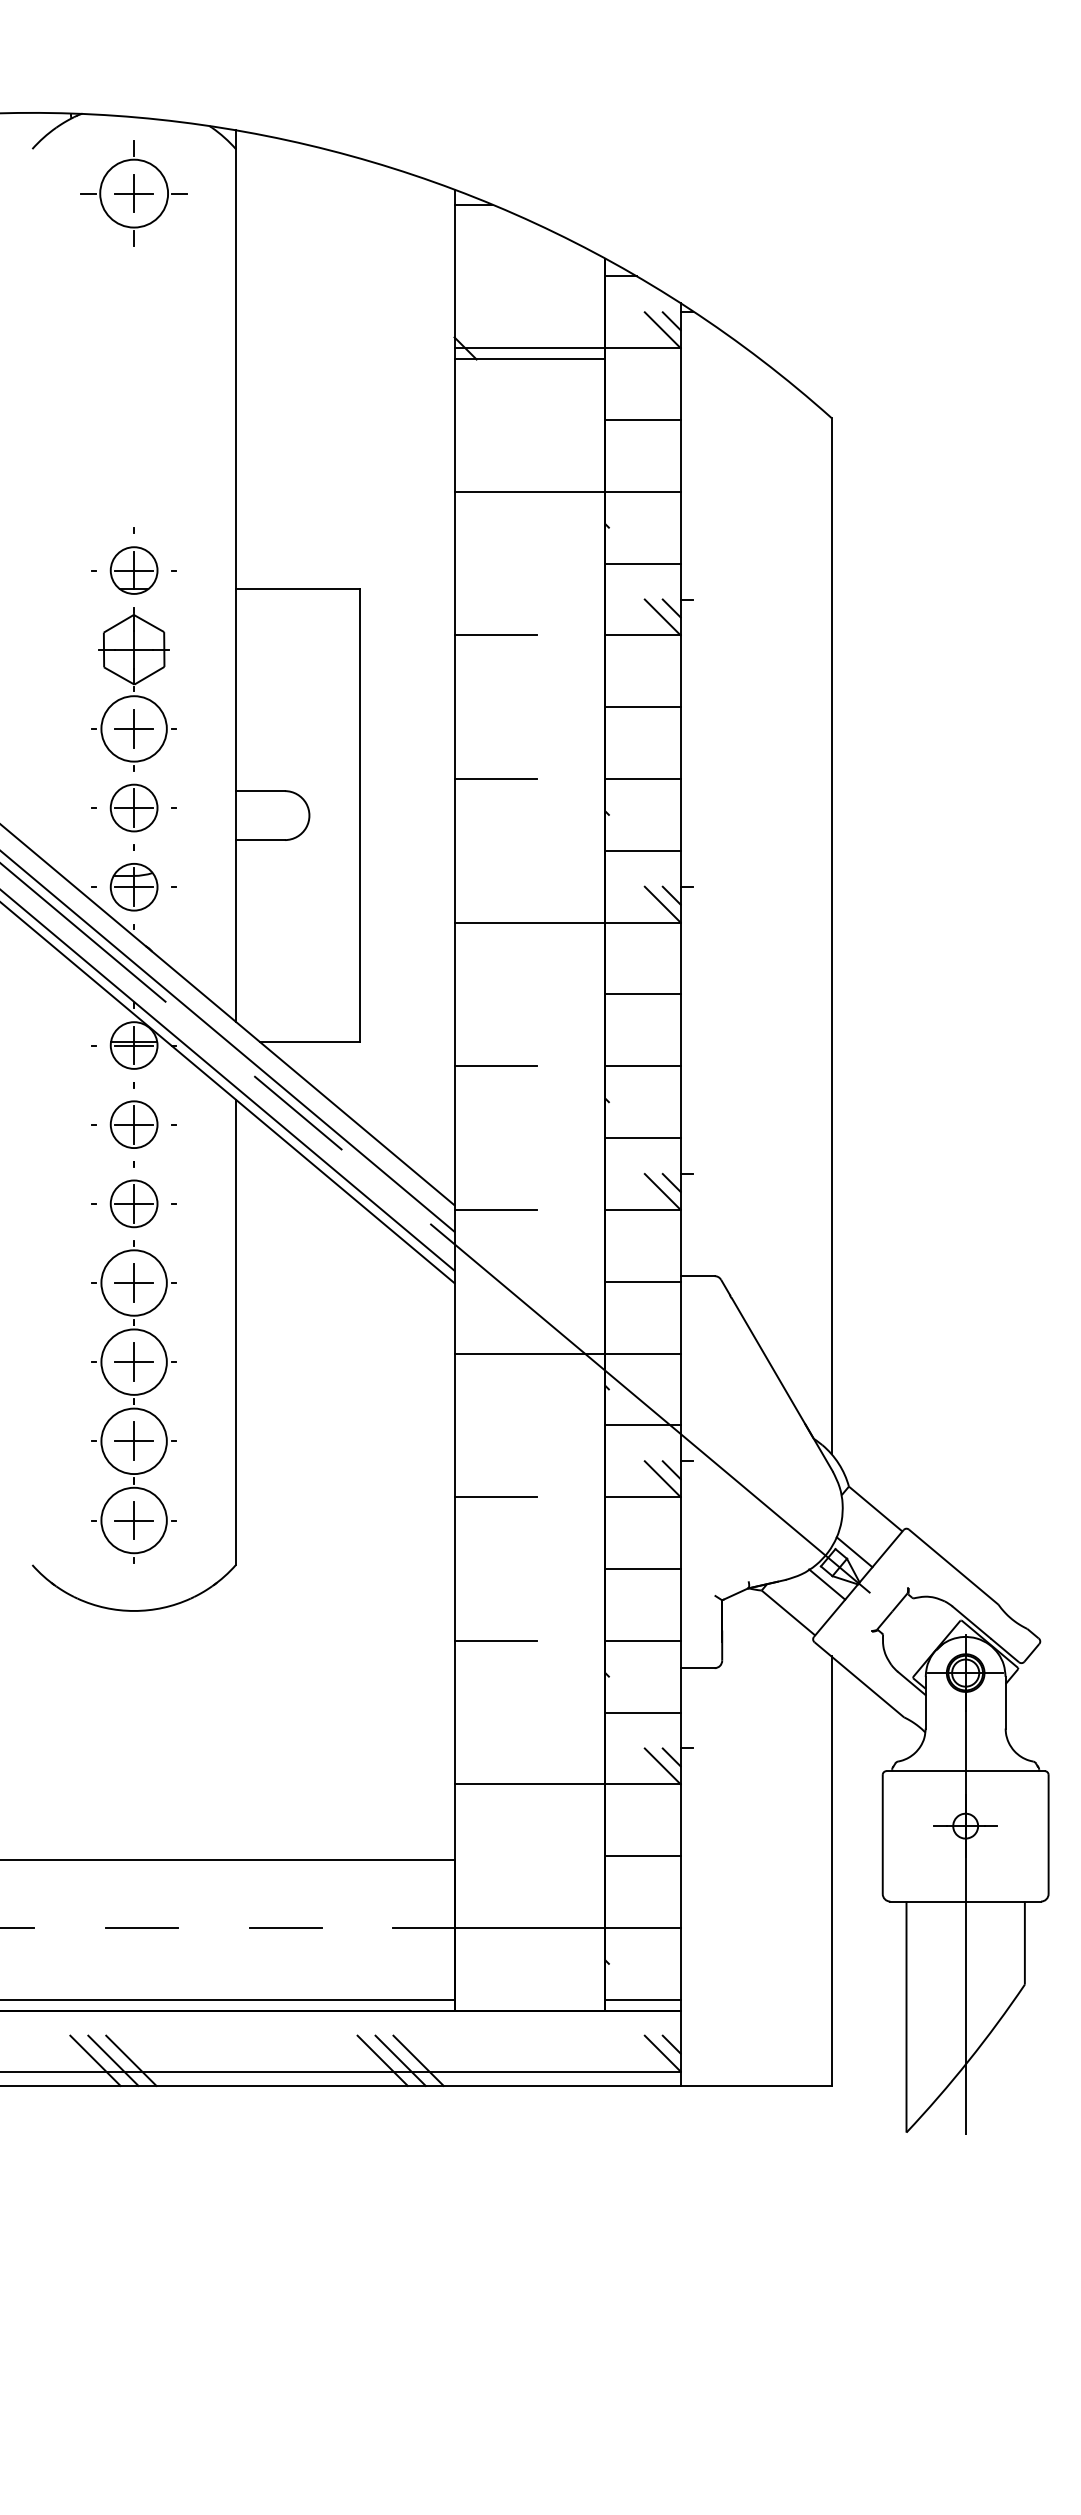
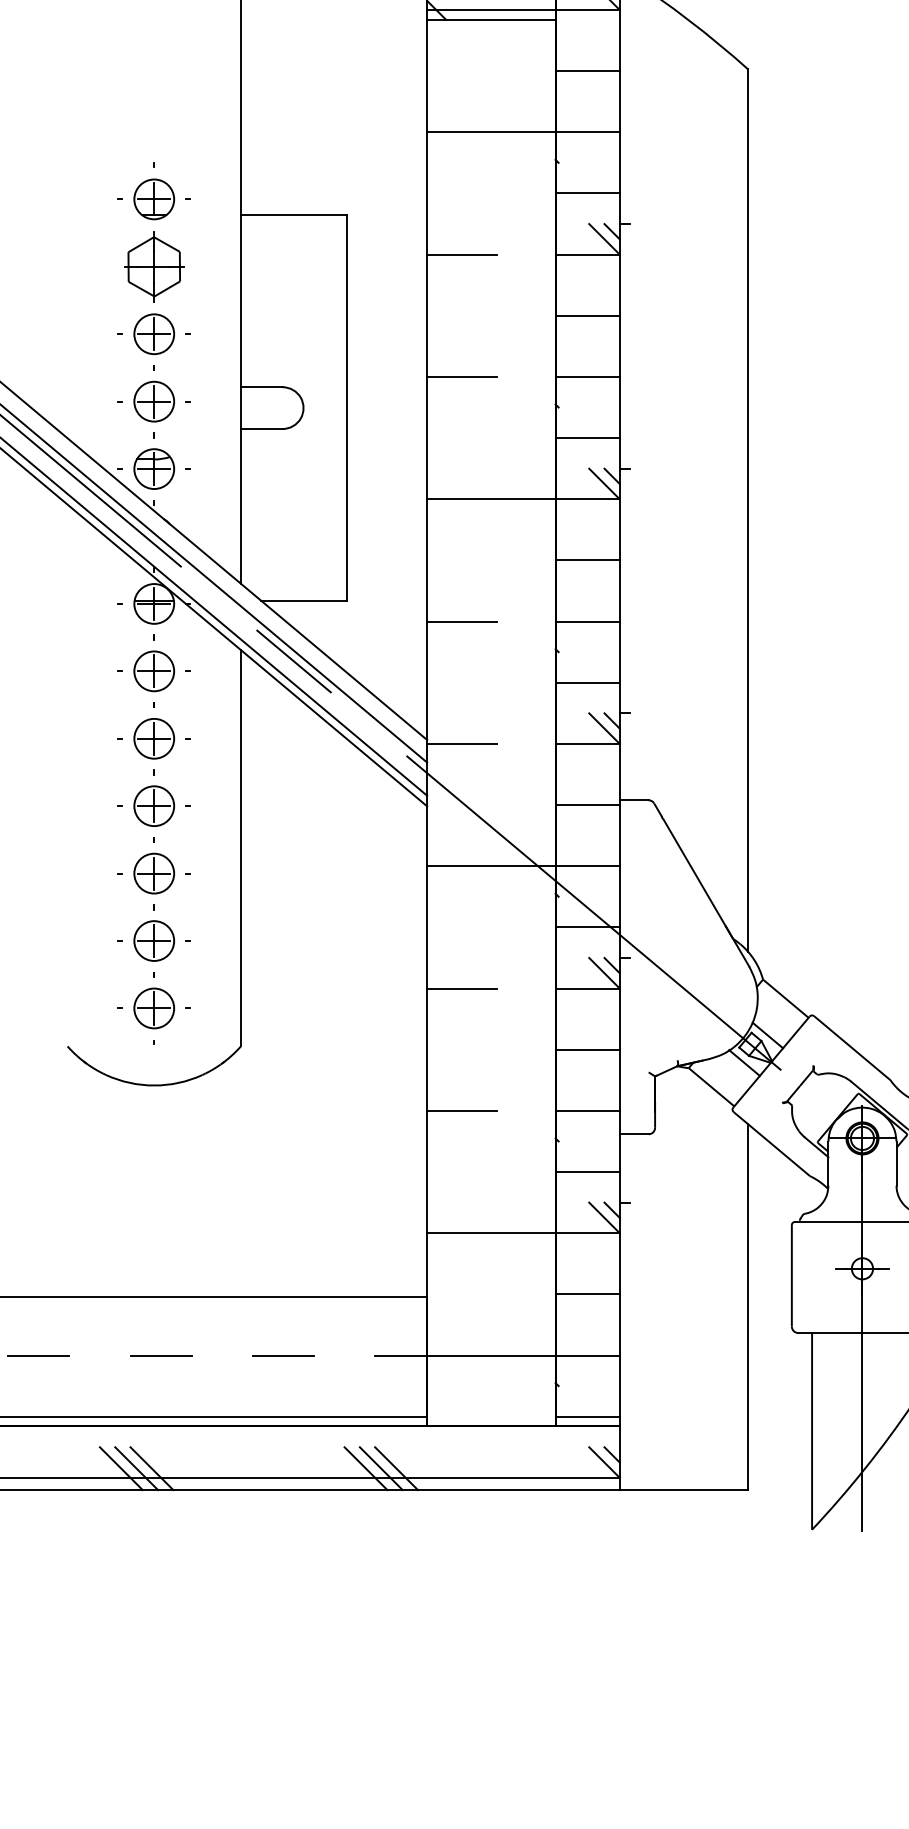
circle: (133, 728) -> (153, 333), size x0.71
circle: (133, 1282) -> (153, 805), size x0.71
circle: (133, 1361) -> (153, 873), size x0.71
circle: (133, 1440) -> (153, 940), size x0.71
circle: (133, 1520) -> (153, 1008), size x0.71

